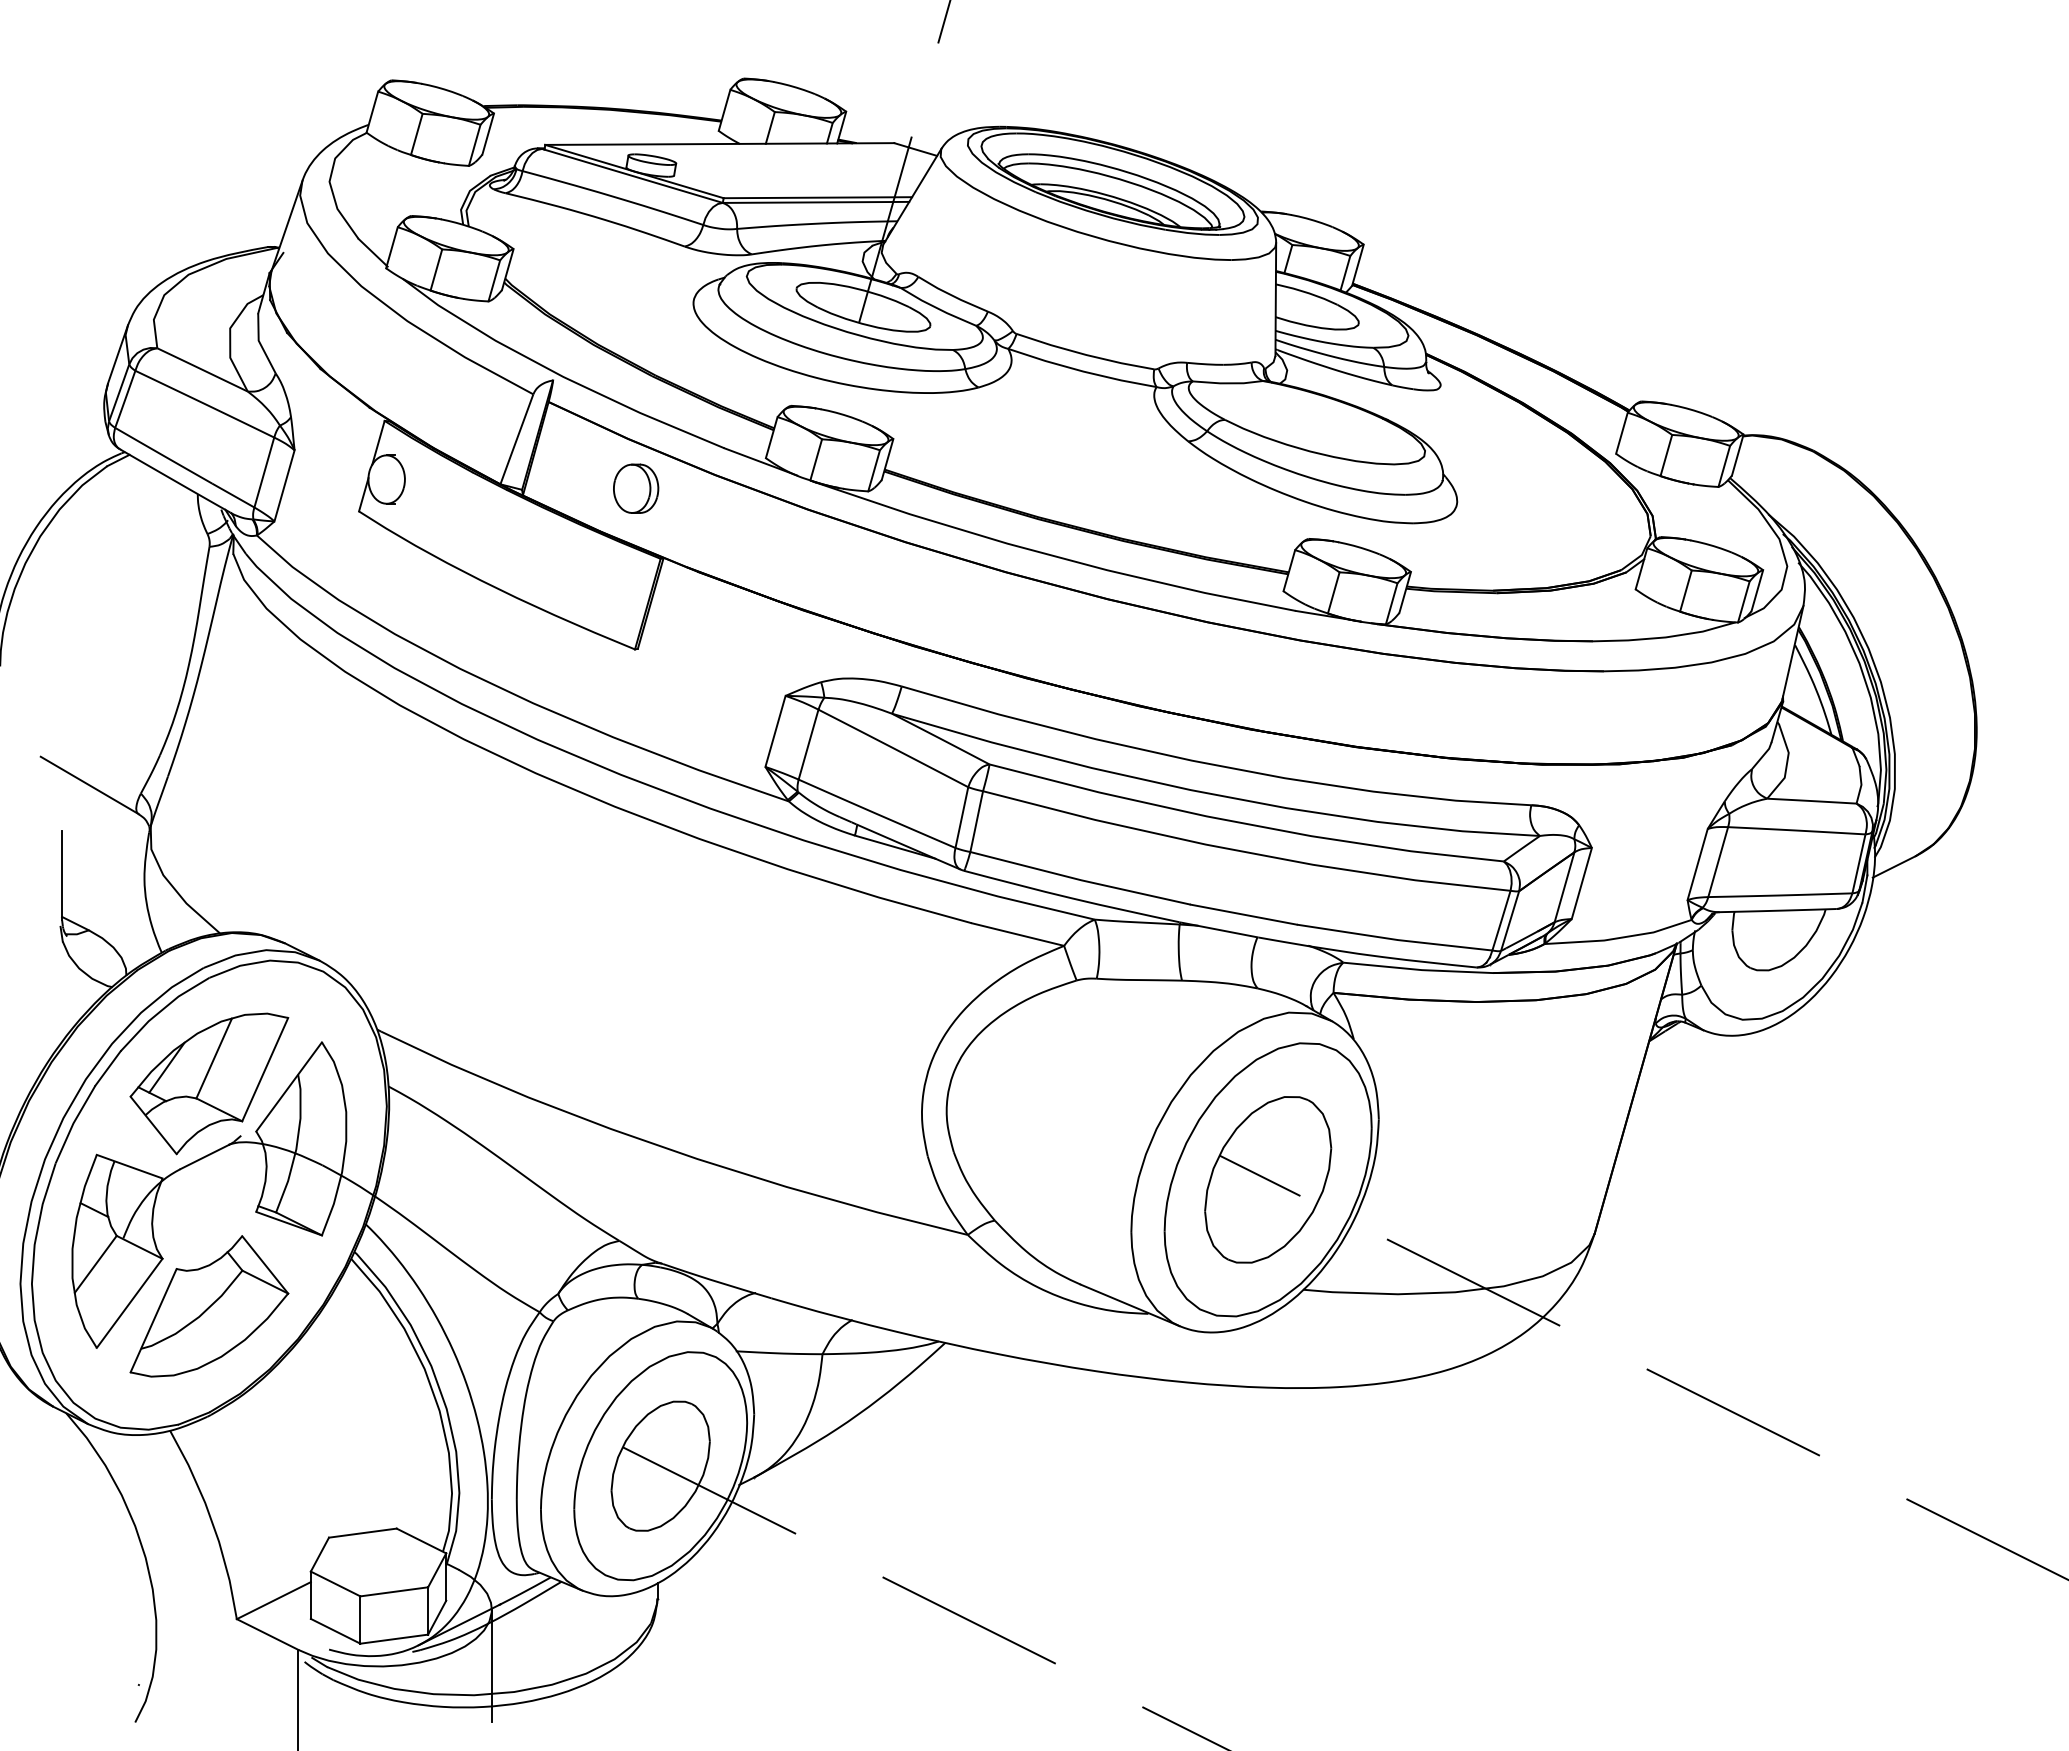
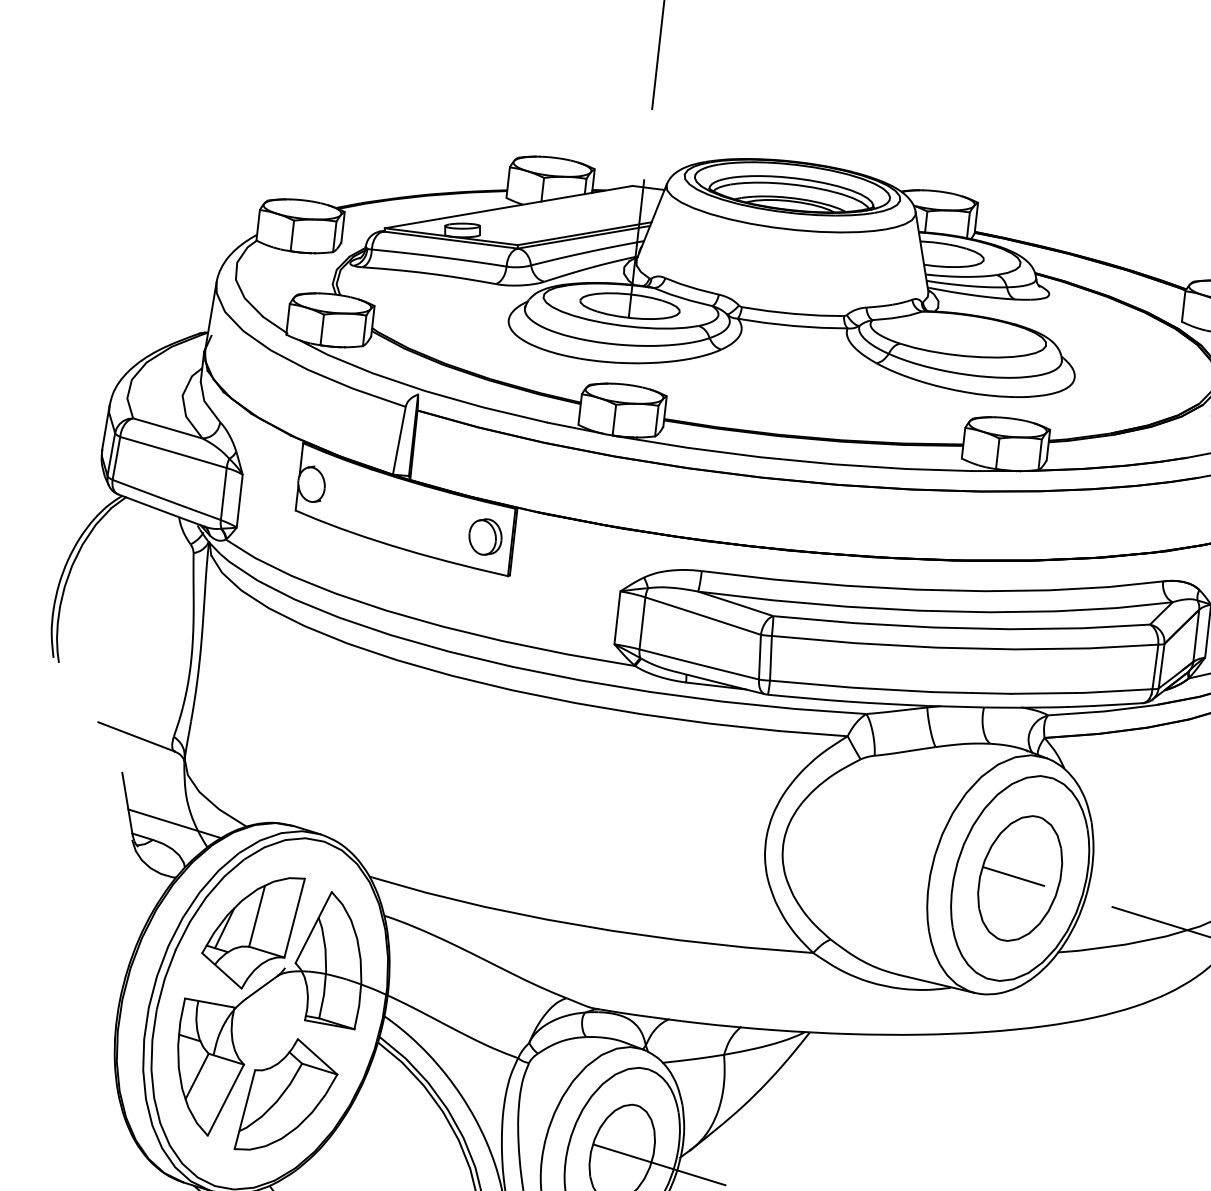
part: (636, 488) -> (485, 536), moved
line: (122, 913) -> (174, 824), added

